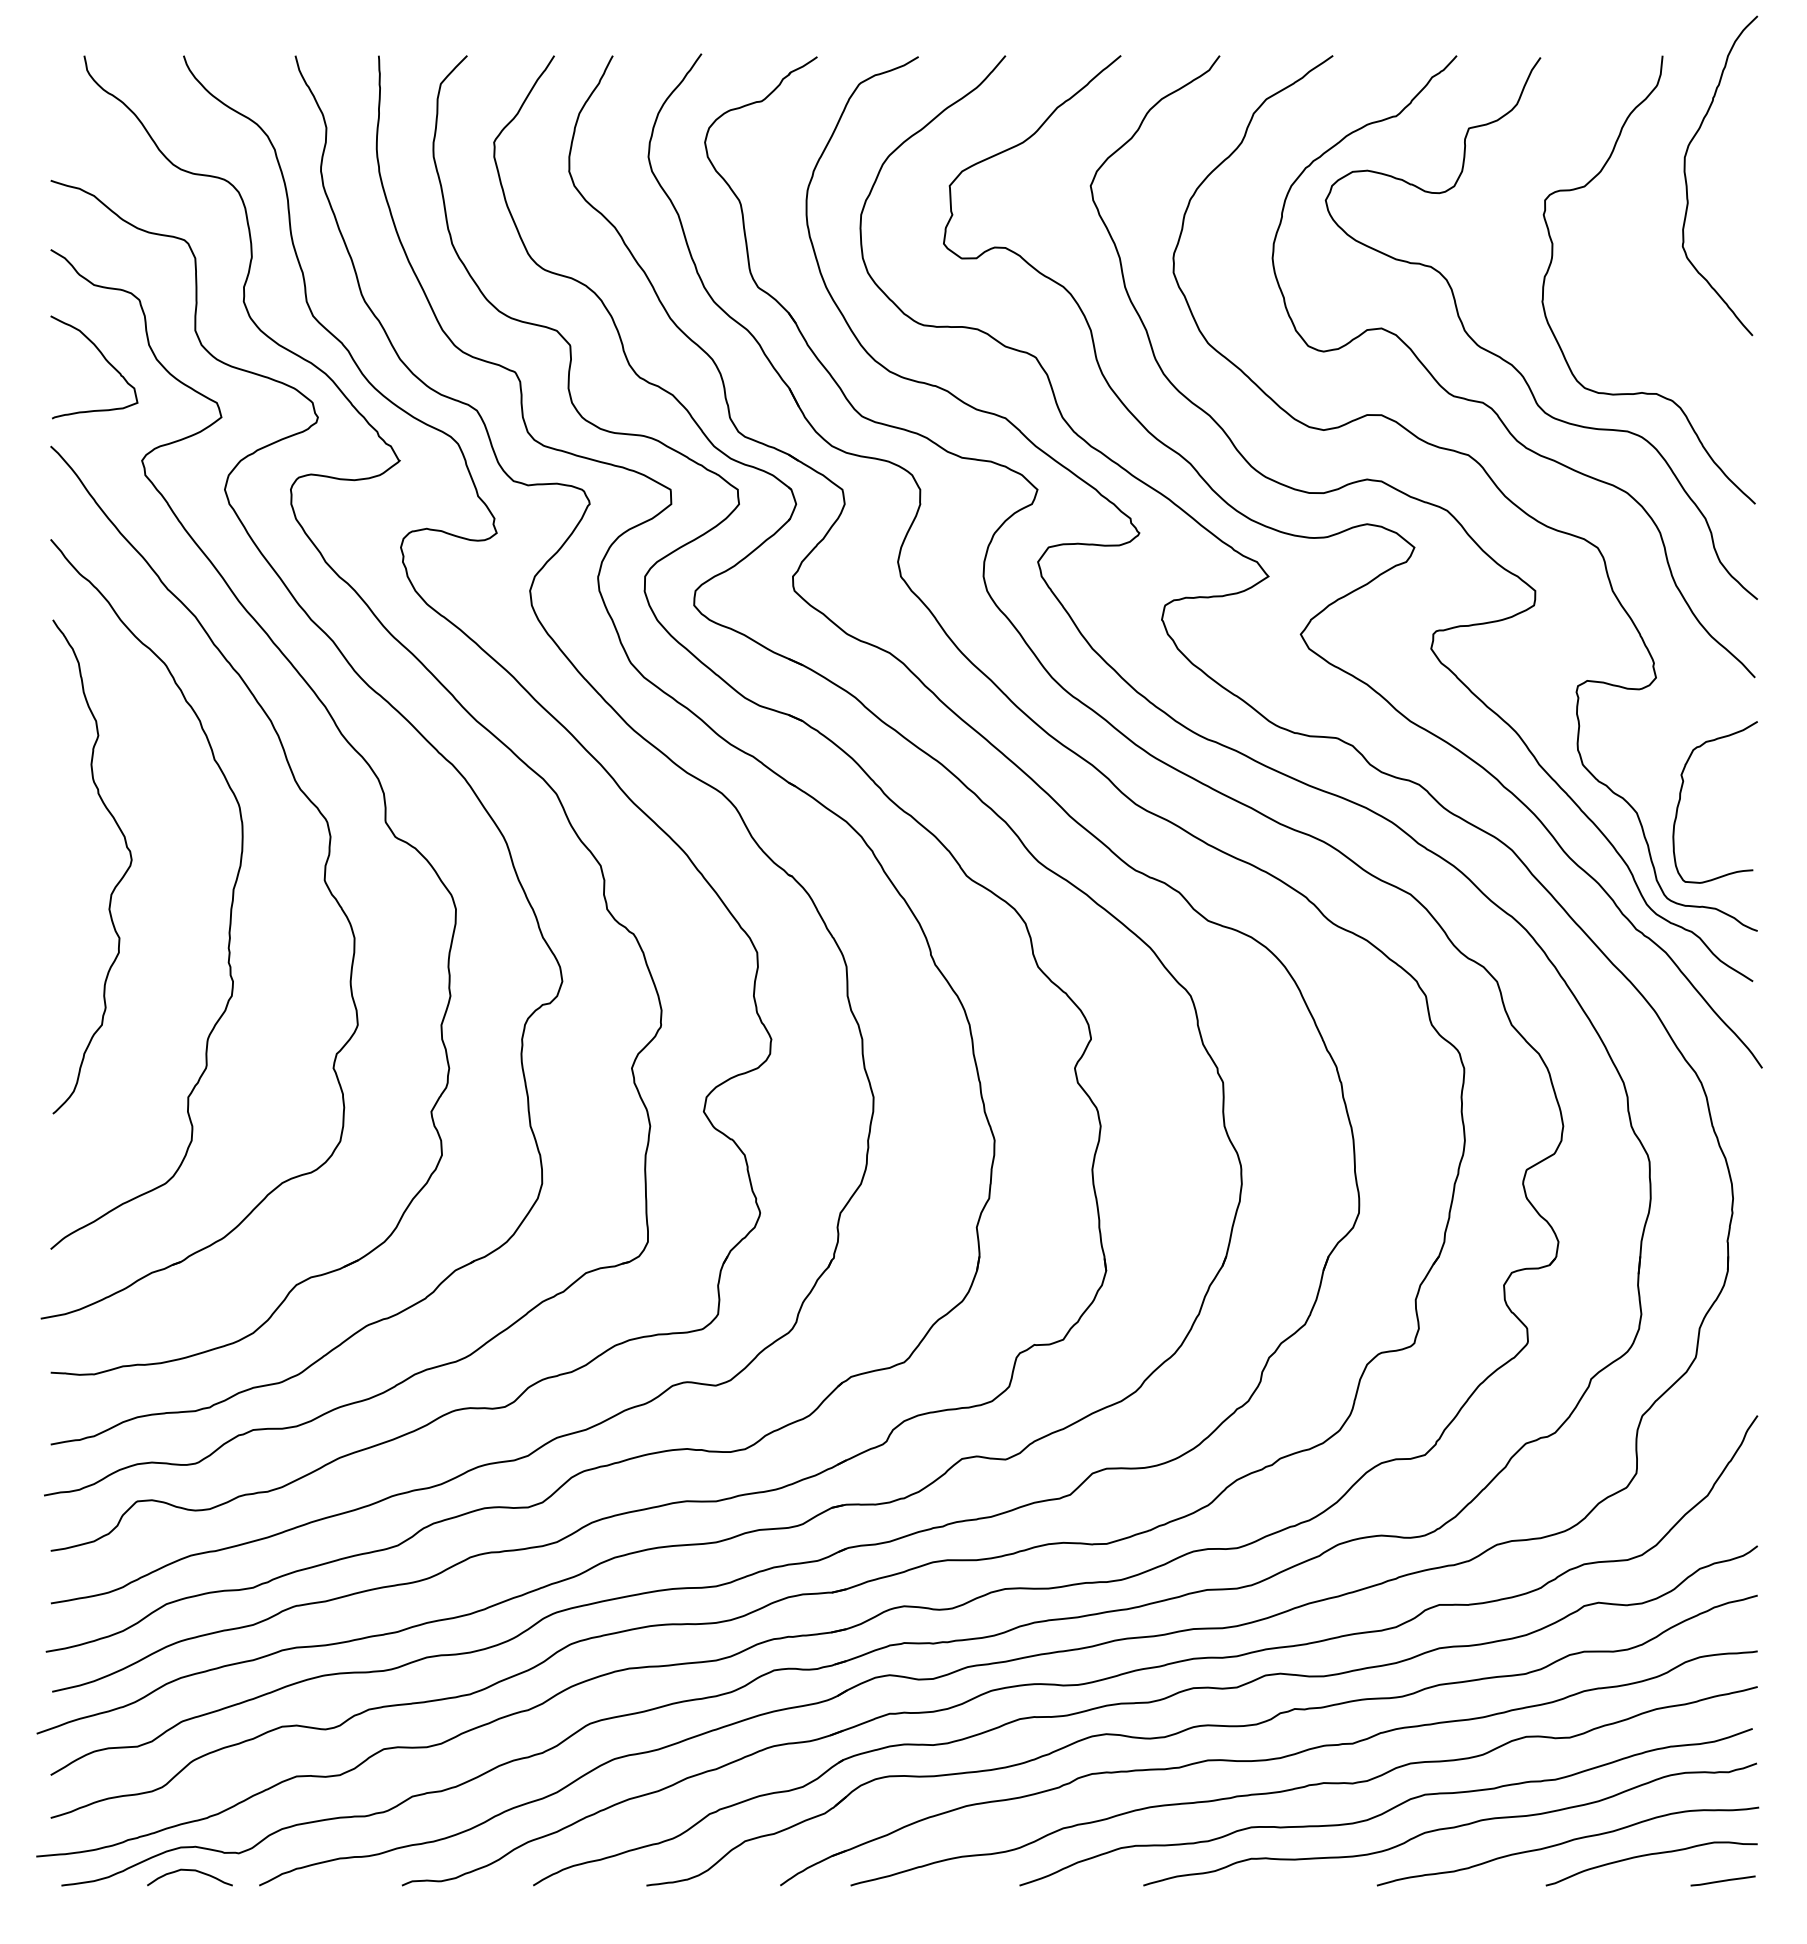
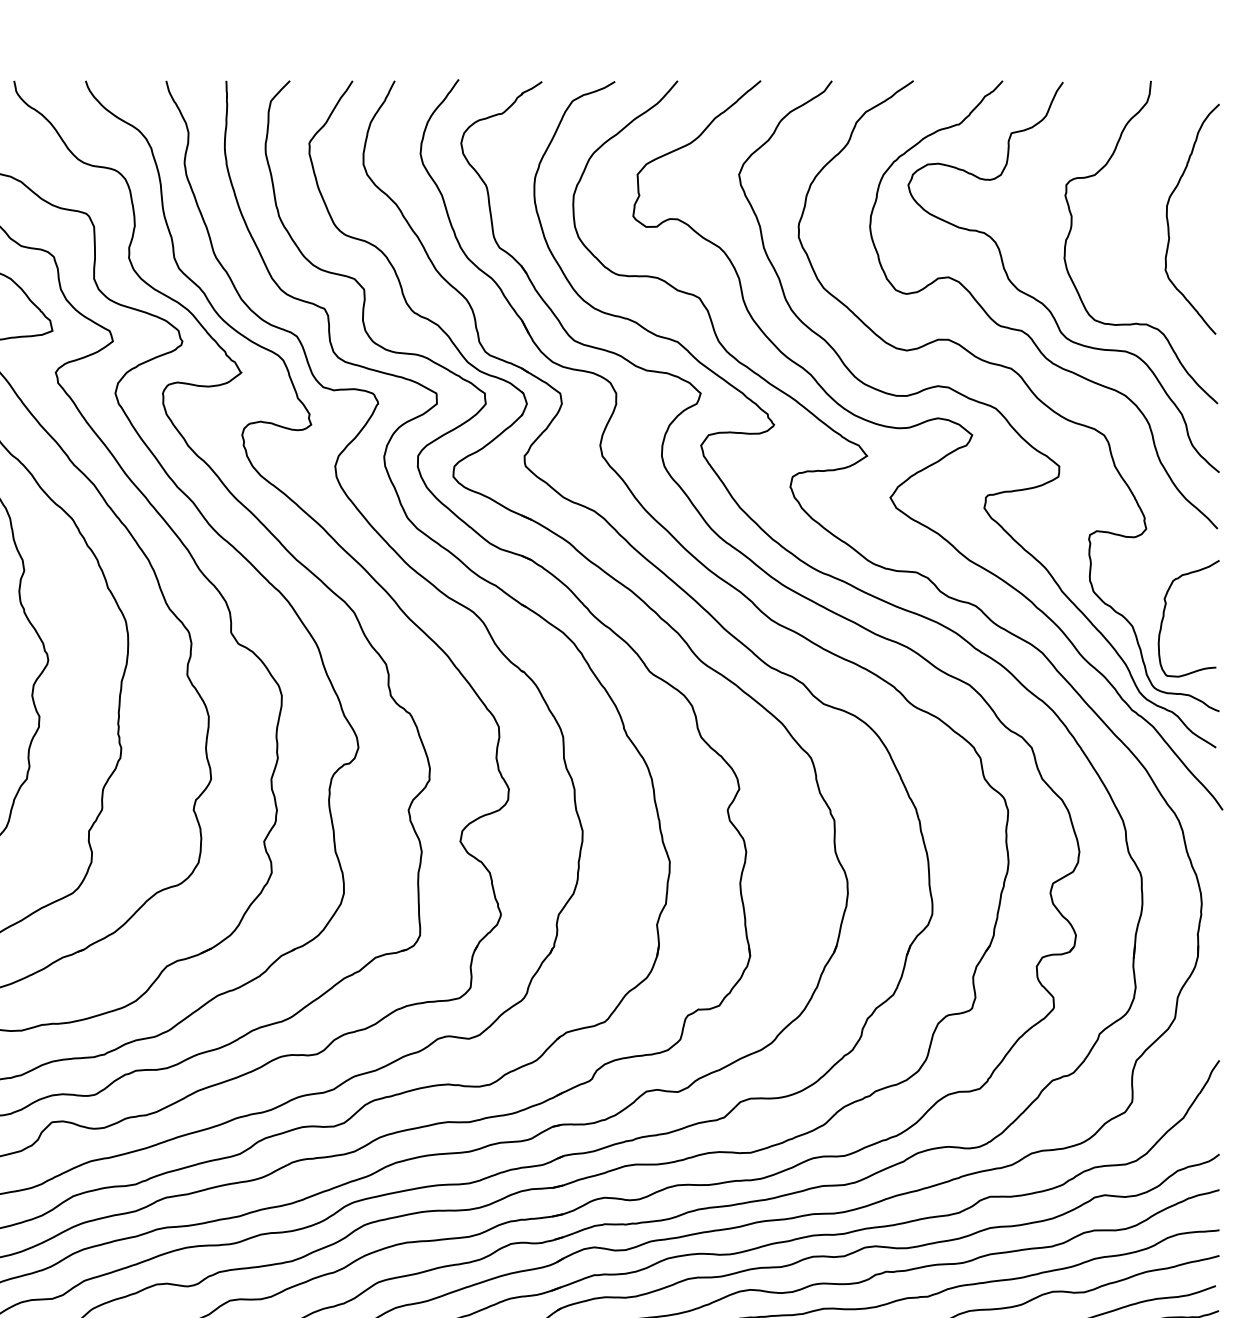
curve: (1687, 183) -> (1168, 224), moved

